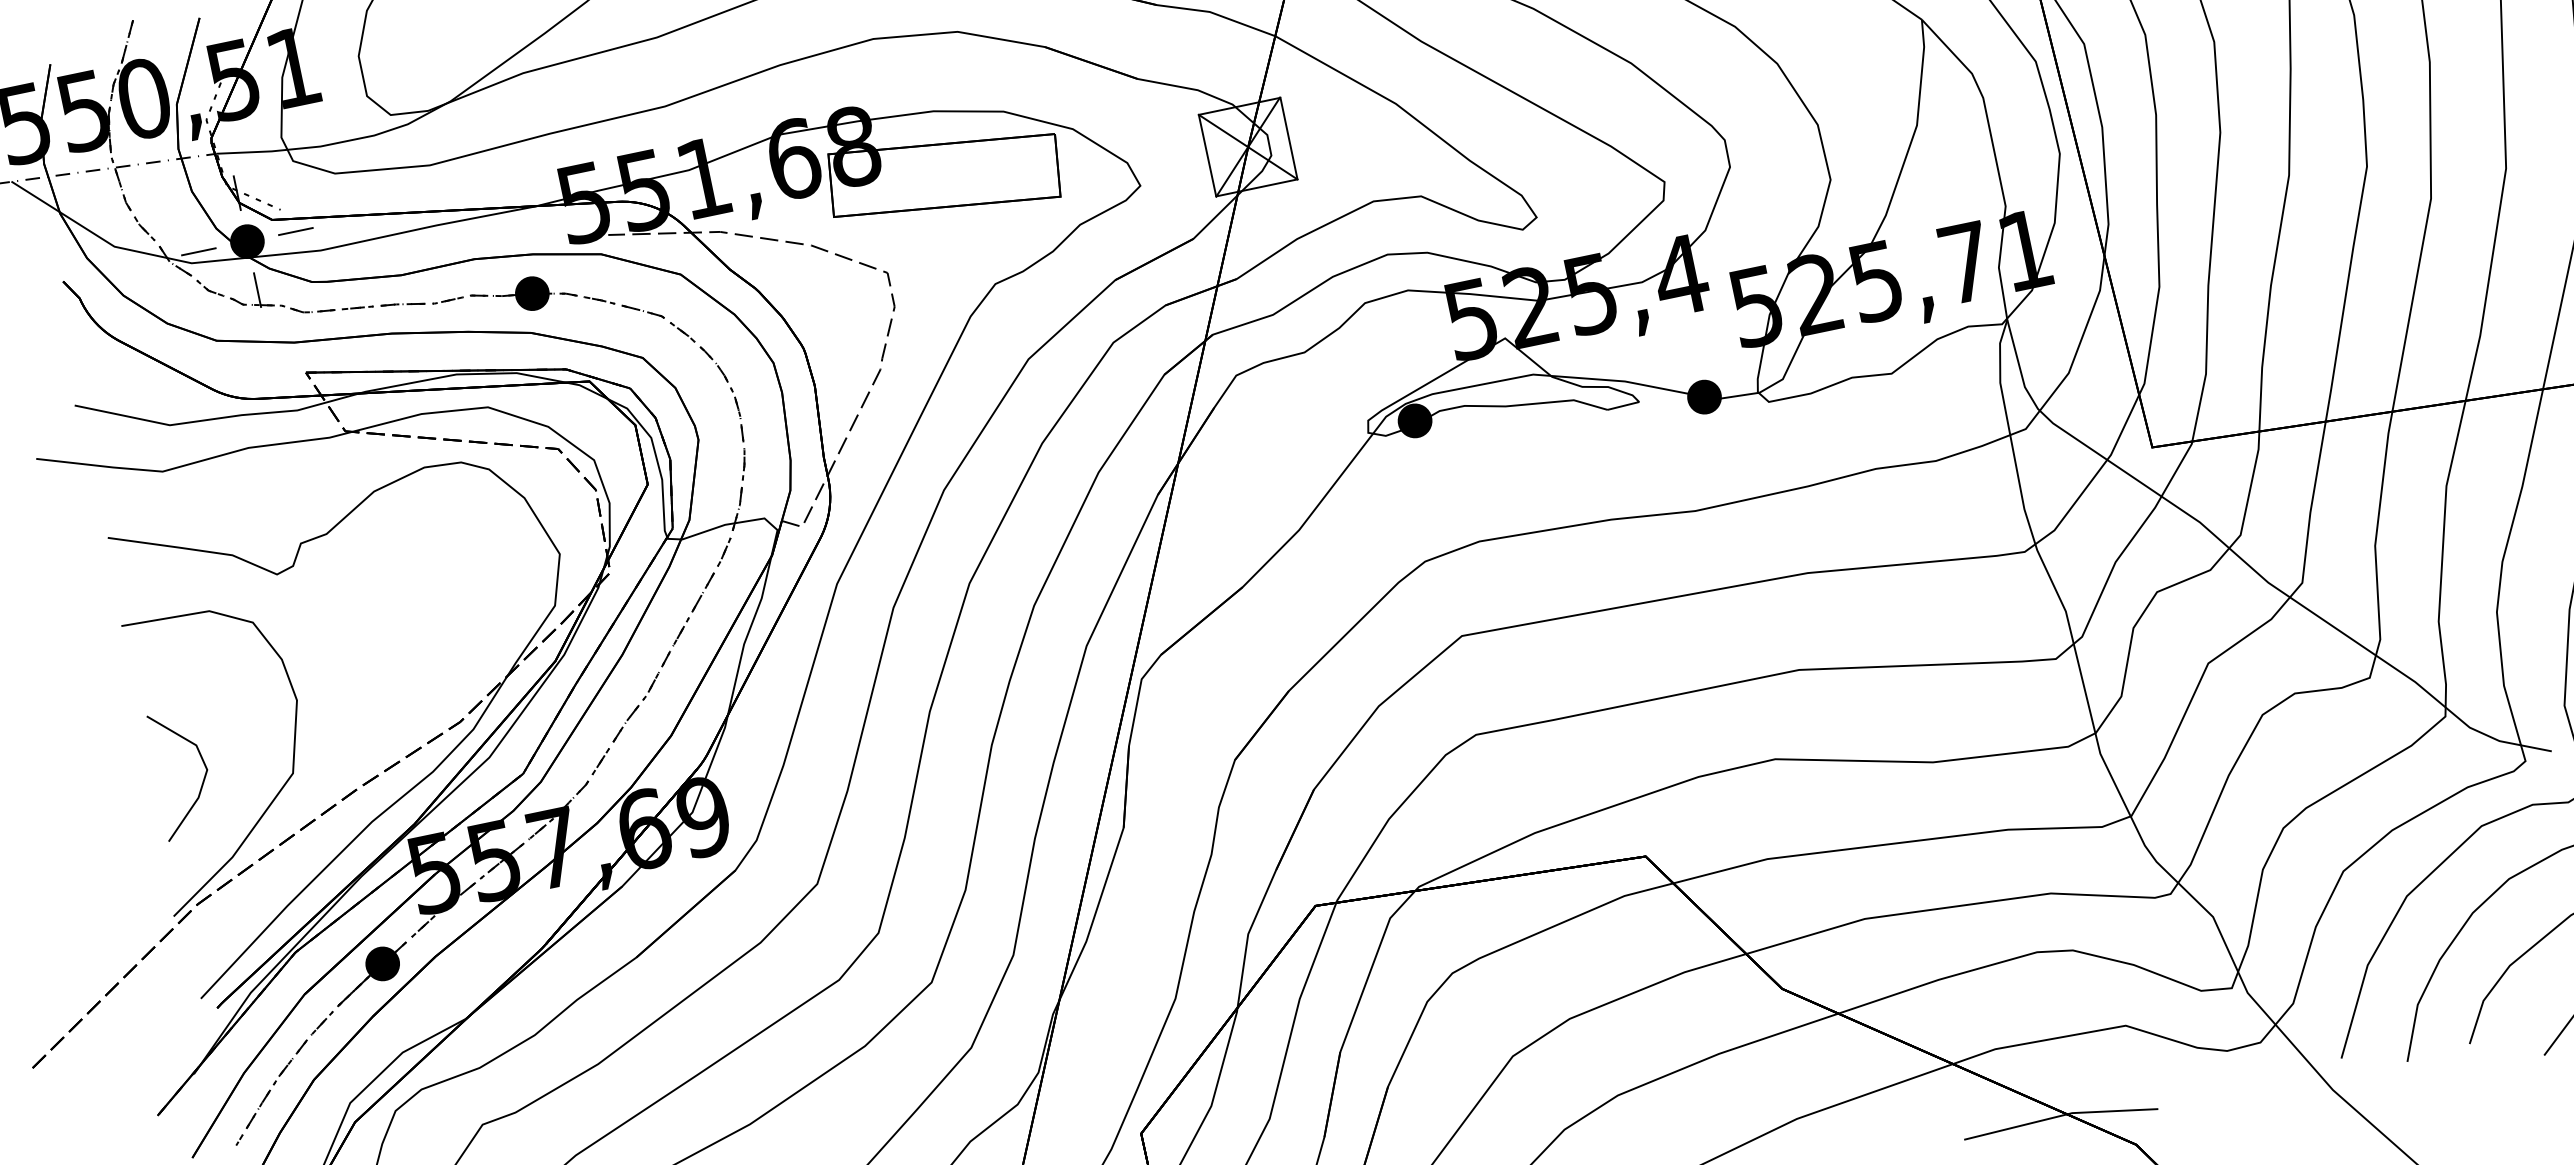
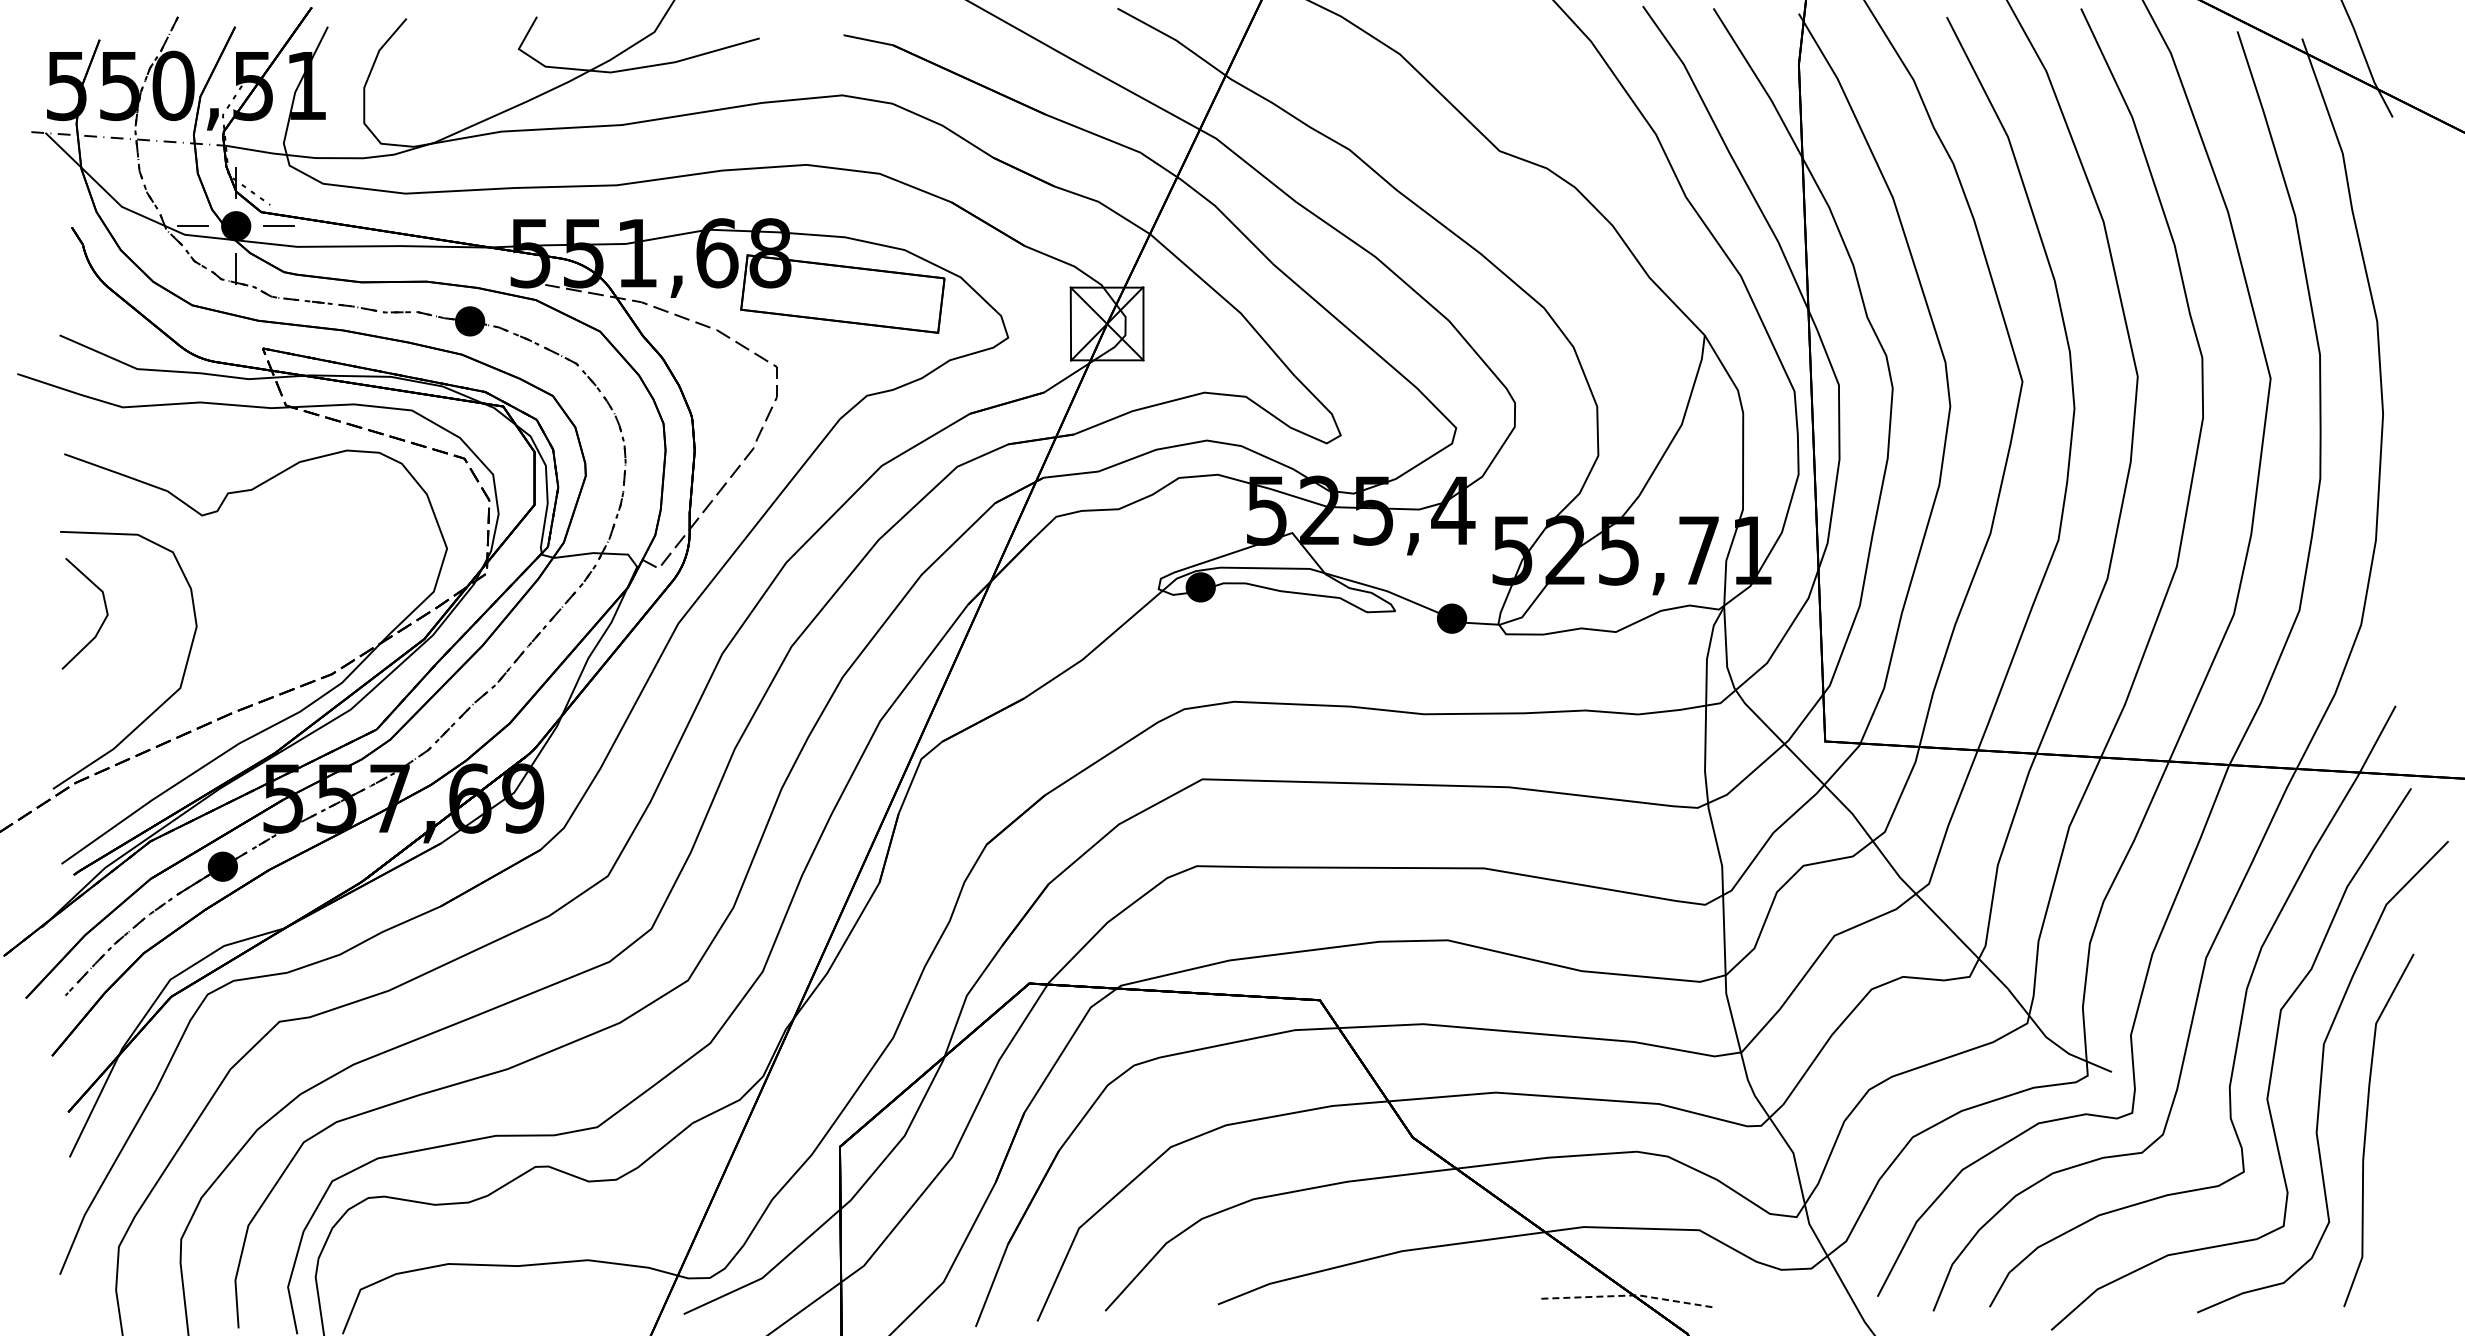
line: (202, 781) -> (101, 623), moved
line: (2061, 1115) -> (1628, 1295), solid -> dashed

